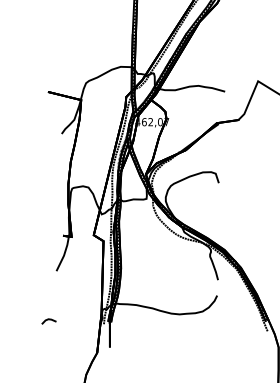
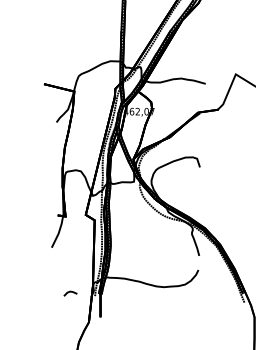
line: (48, 320) -> (70, 292), moved

